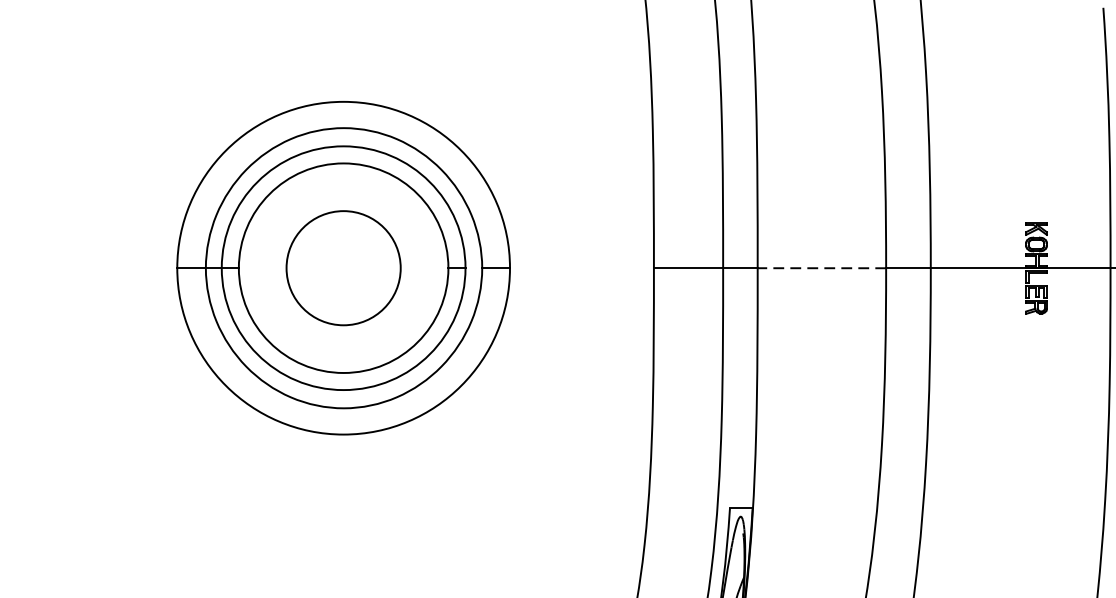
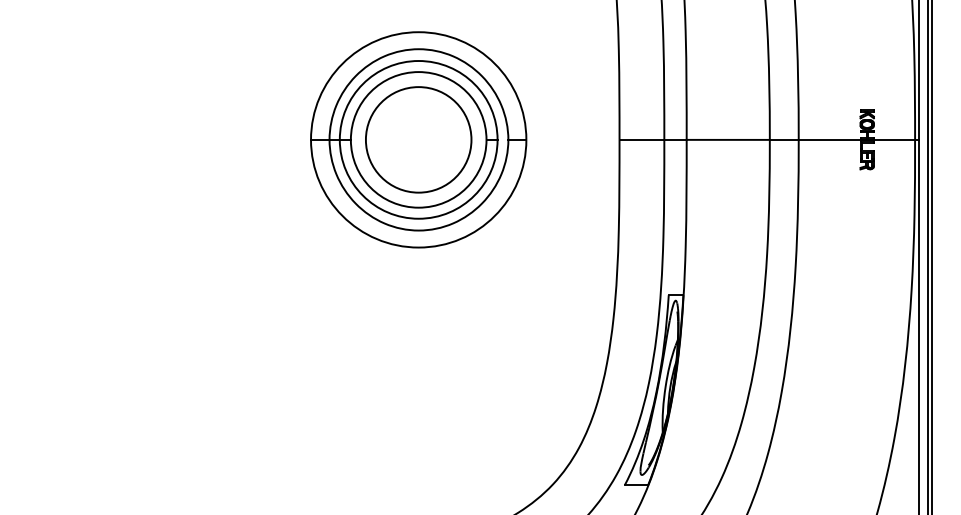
circle: (343, 267) -> (418, 139), size x1.43
line: (822, 267) -> (728, 139), dashed -> solid

